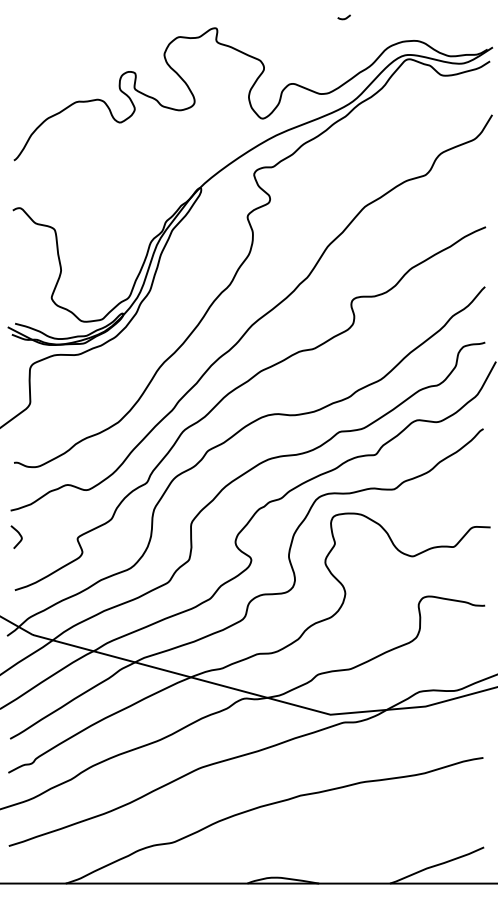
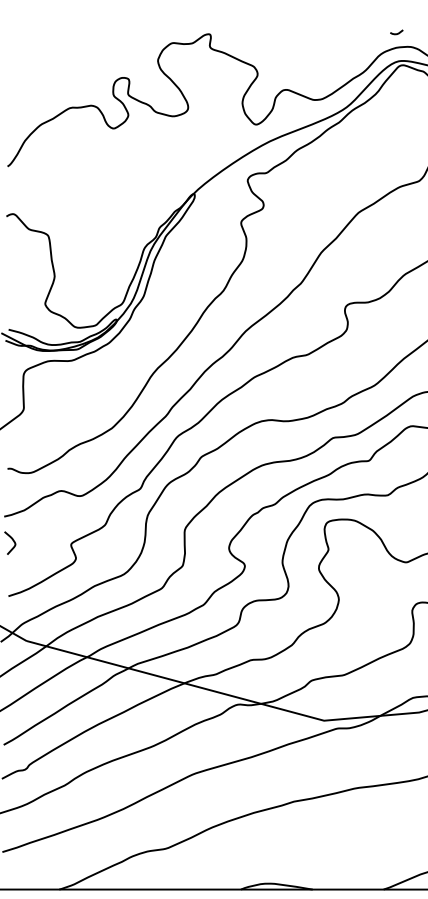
curve: (343, 18) -> (396, 33), moved

